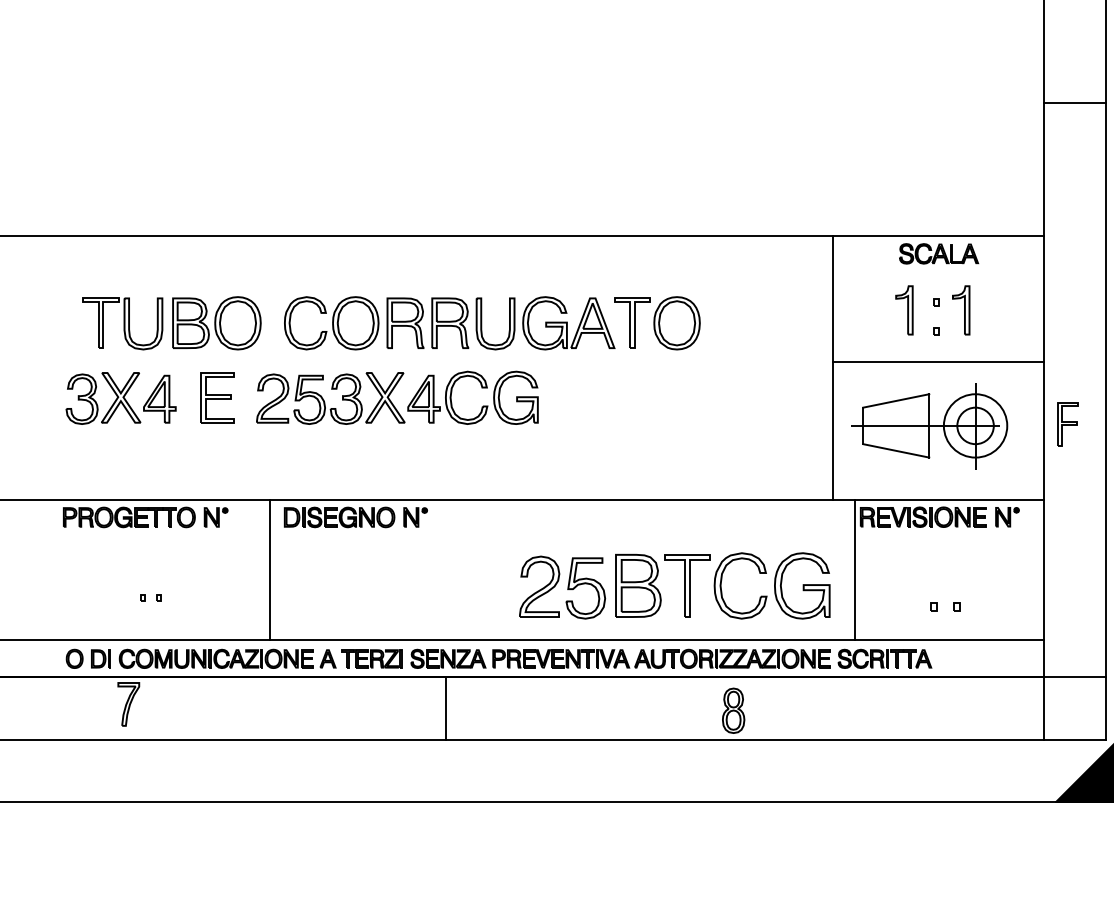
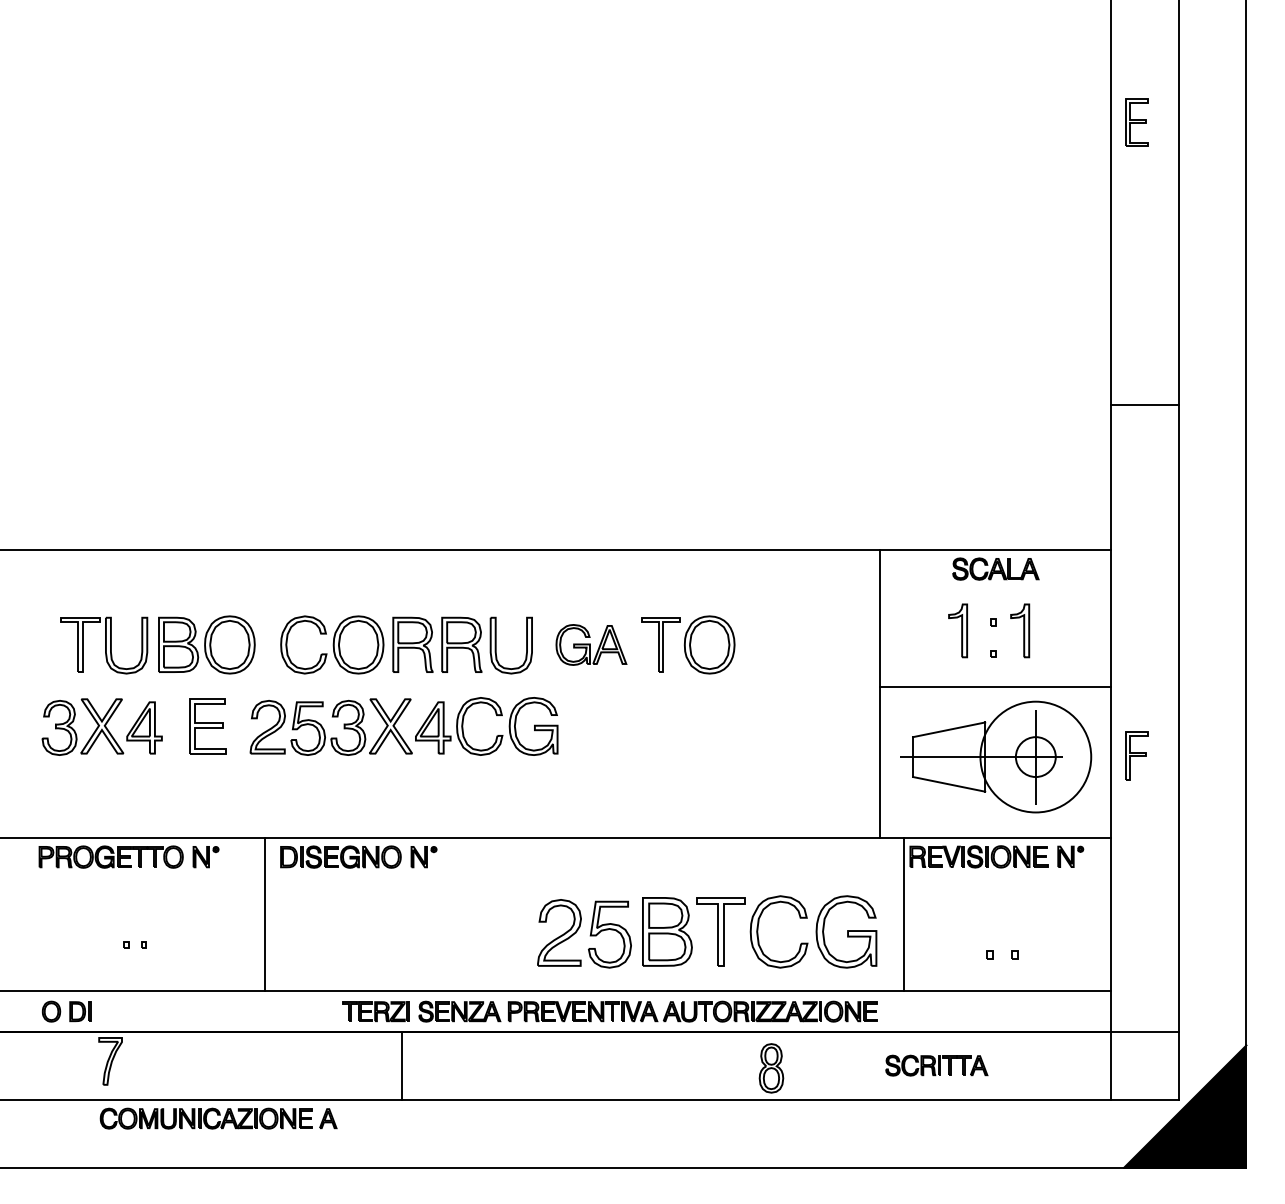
part: (568, 322) -> (591, 644), size x0.7
circle: (975, 425) -> (1035, 756), size x1.6
part: (227, 658) -> (218, 1118), moved
part: (884, 658) -> (936, 1065), moved
line: (445, 708) -> (401, 1065), moved

